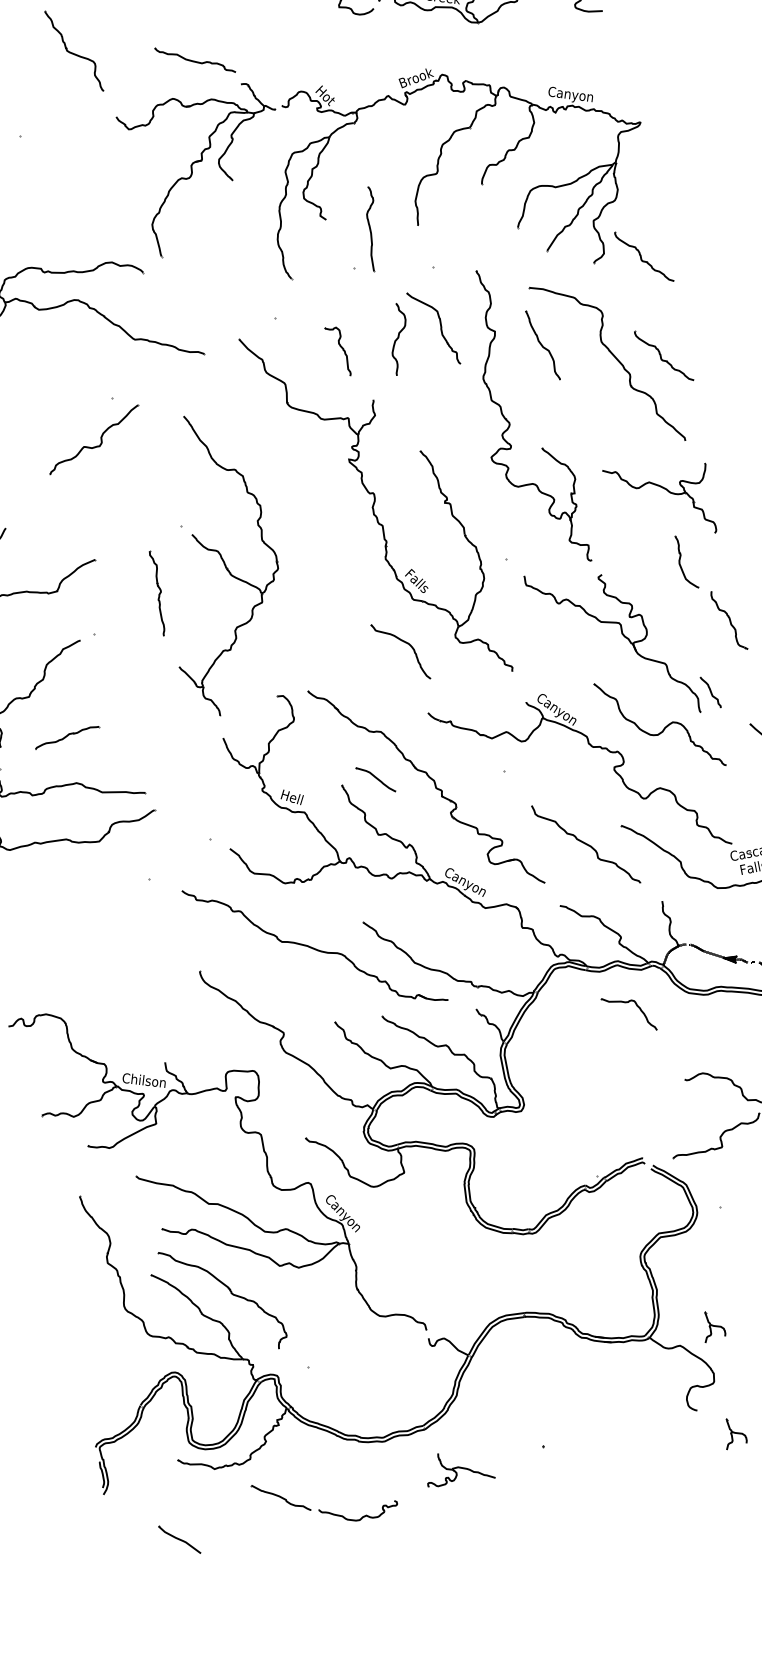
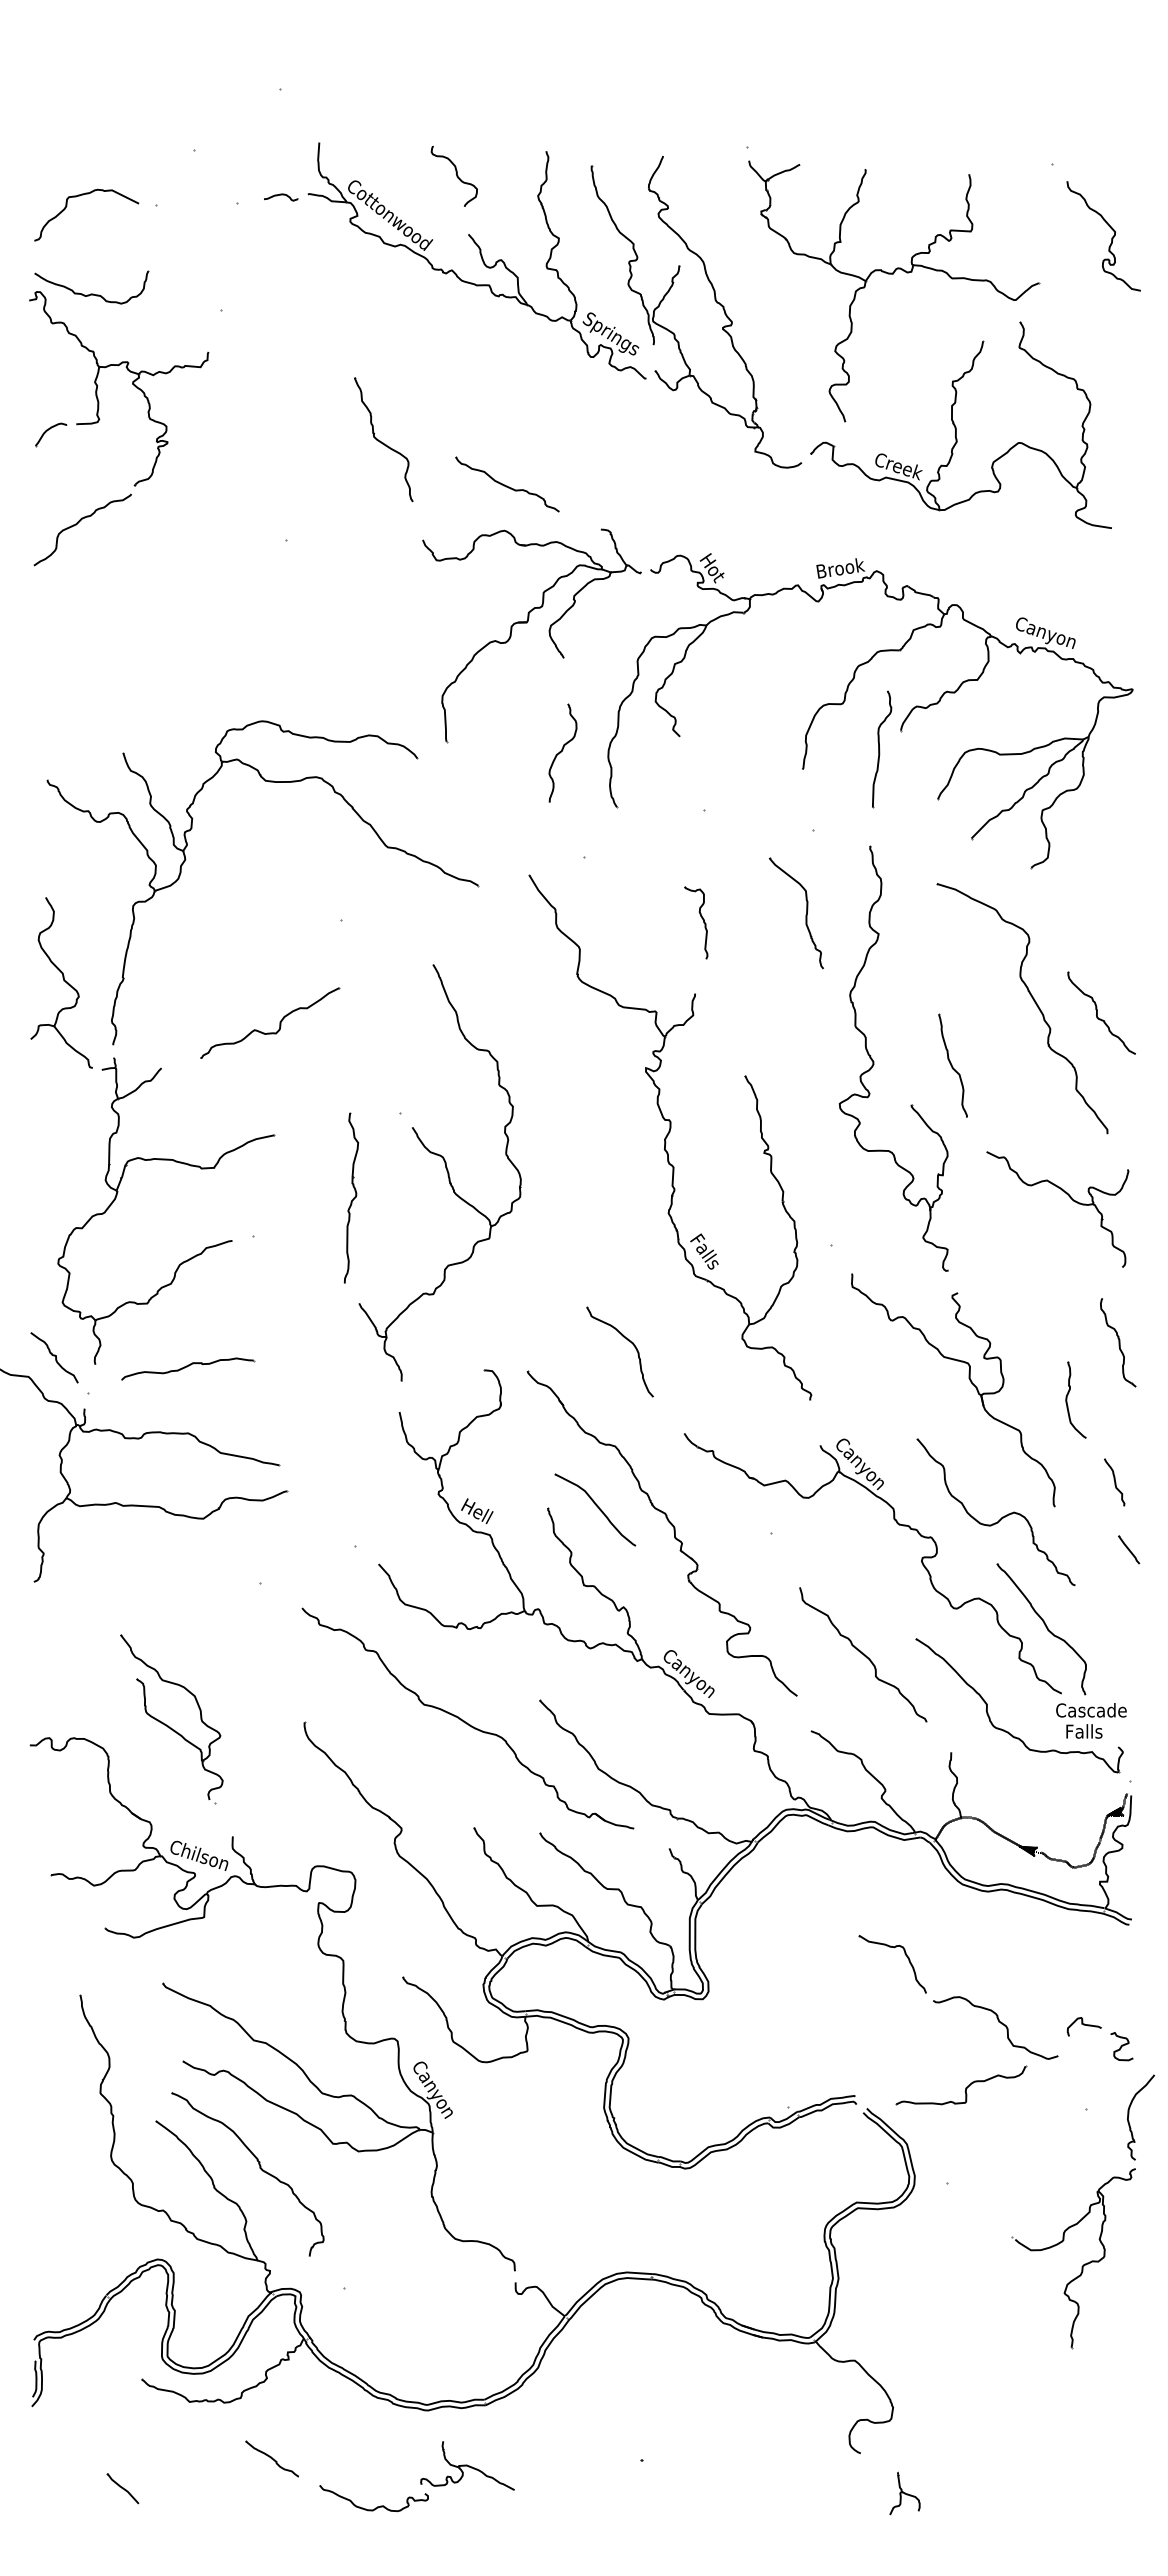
part: (195, 60) -> (507, 484), moved
part: (372, 228) -> (882, 749), moved
part: (644, 256) -> (1101, 872), removed
curve: (398, 337) -> (562, 751), moved
part: (542, 345) -> (952, 1065), moved
part: (341, 347) -> (701, 918), moved
part: (100, 438) -> (279, 1022), moved
part: (680, 563) -> (1067, 1399), moved
part: (158, 592) -> (351, 1197), size x1.43
part: (729, 620) -> (1118, 1342), moved
part: (405, 643) -> (628, 1341), moved
curve: (710, 692) -> (1114, 1482), moved
part: (67, 737) -> (188, 1368), size x1.43
part: (375, 779) -> (595, 1509), size x1.67
part: (708, 801) -> (1041, 1629), added
part: (103, 992) -> (168, 1725), added
part: (638, 1007) -> (906, 1957), moved
part: (712, 1325) -> (904, 2342), removed
part: (458, 1467) -> (467, 2465), moved
part: (280, 1497) -> (271, 2458), size x0.71
part: (179, 1539) -> (122, 2488), size x0.62

